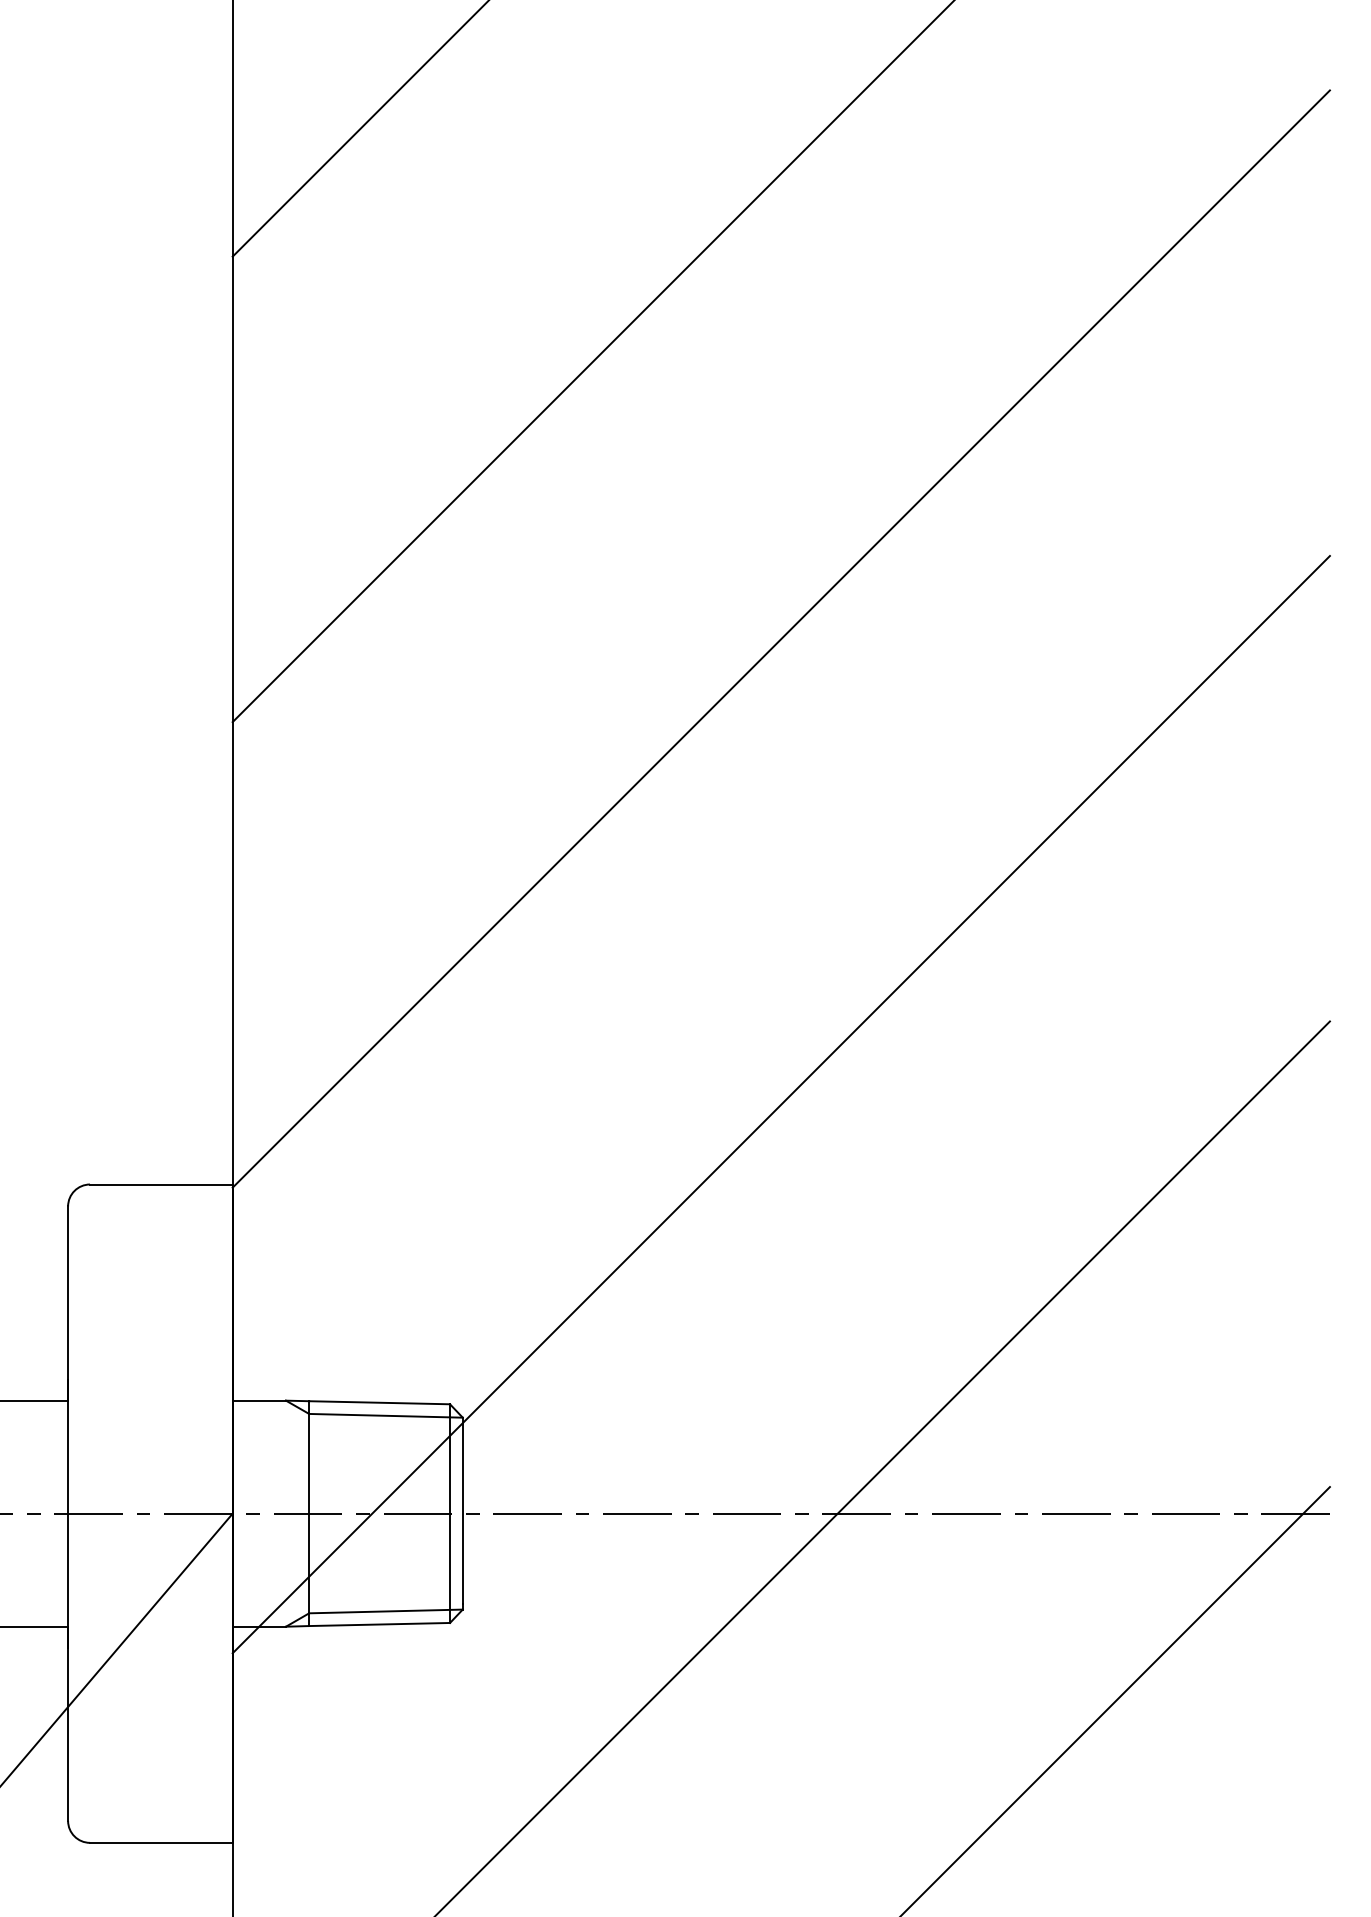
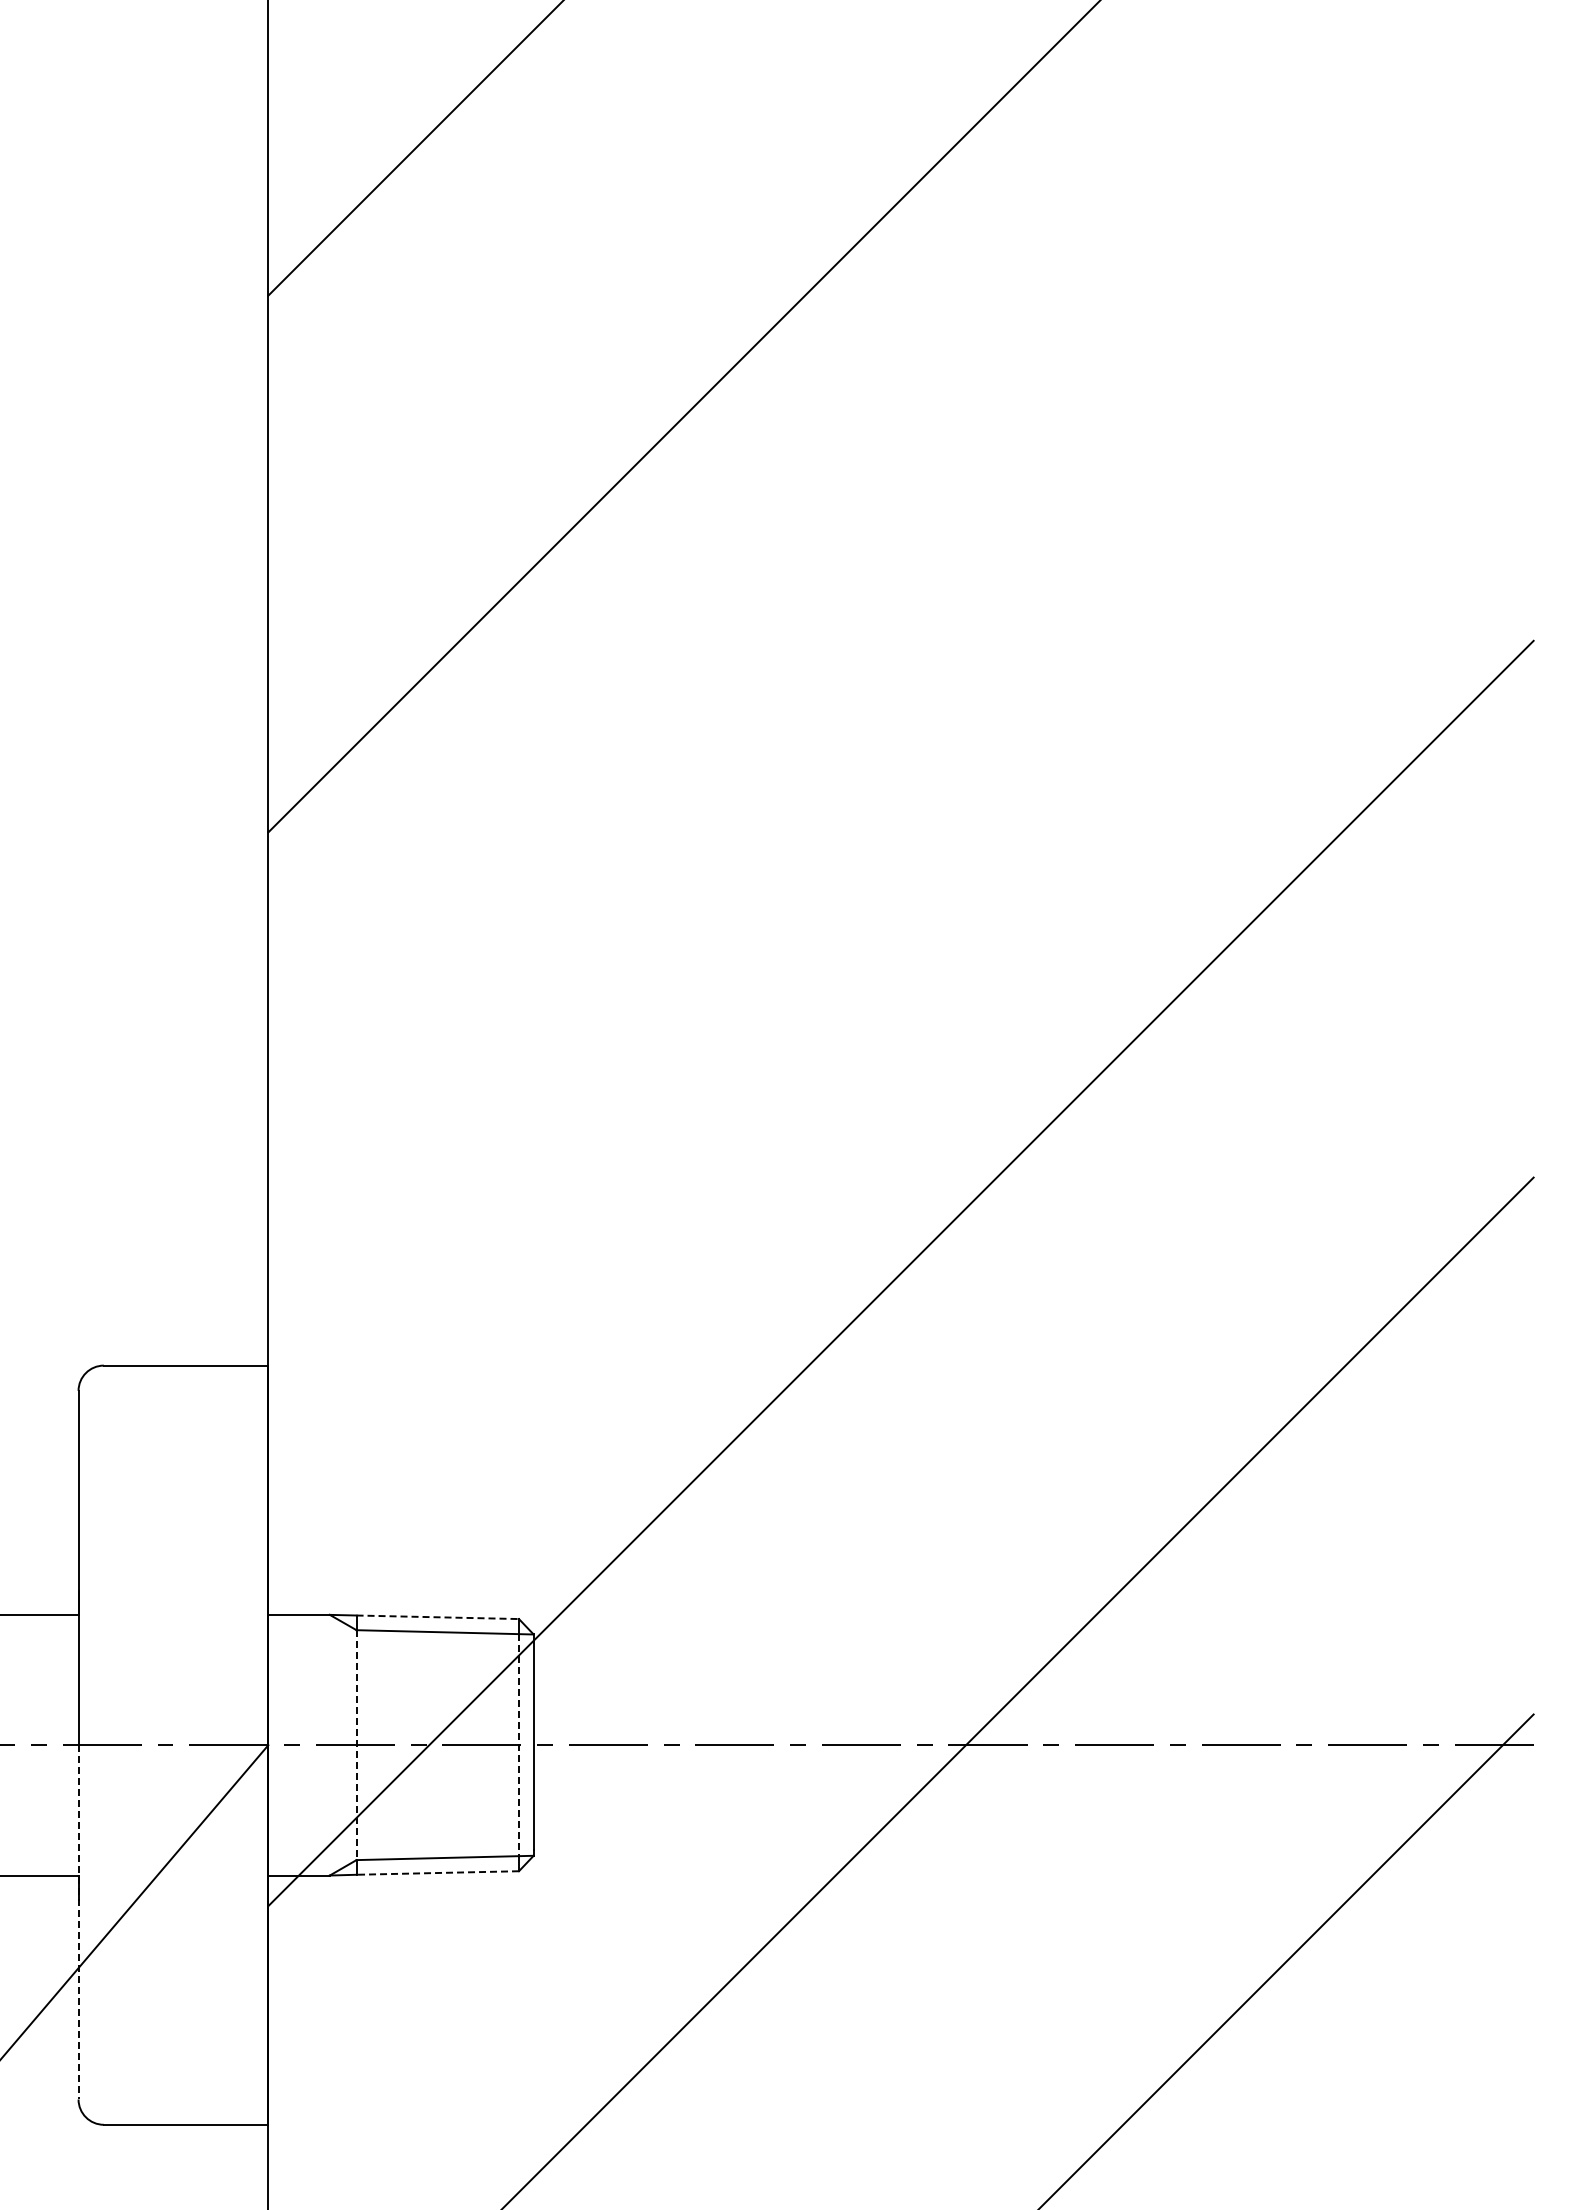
line: (780, 638) -> (900, 736), removed
line: (380, 1402) -> (438, 1617), solid -> dashed
line: (309, 1513) -> (356, 1745), solid -> dashed
line: (450, 1513) -> (519, 1745), solid -> dashed
line: (379, 1624) -> (437, 1873), solid -> dashed
line: (68, 1667) -> (78, 1922), solid -> dashed

